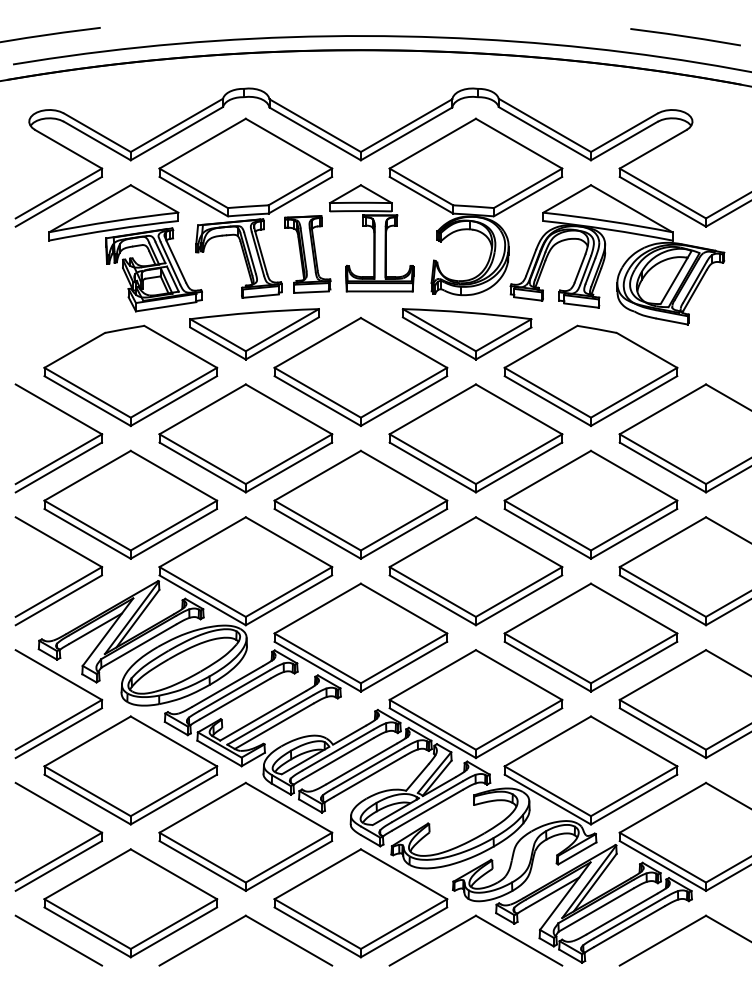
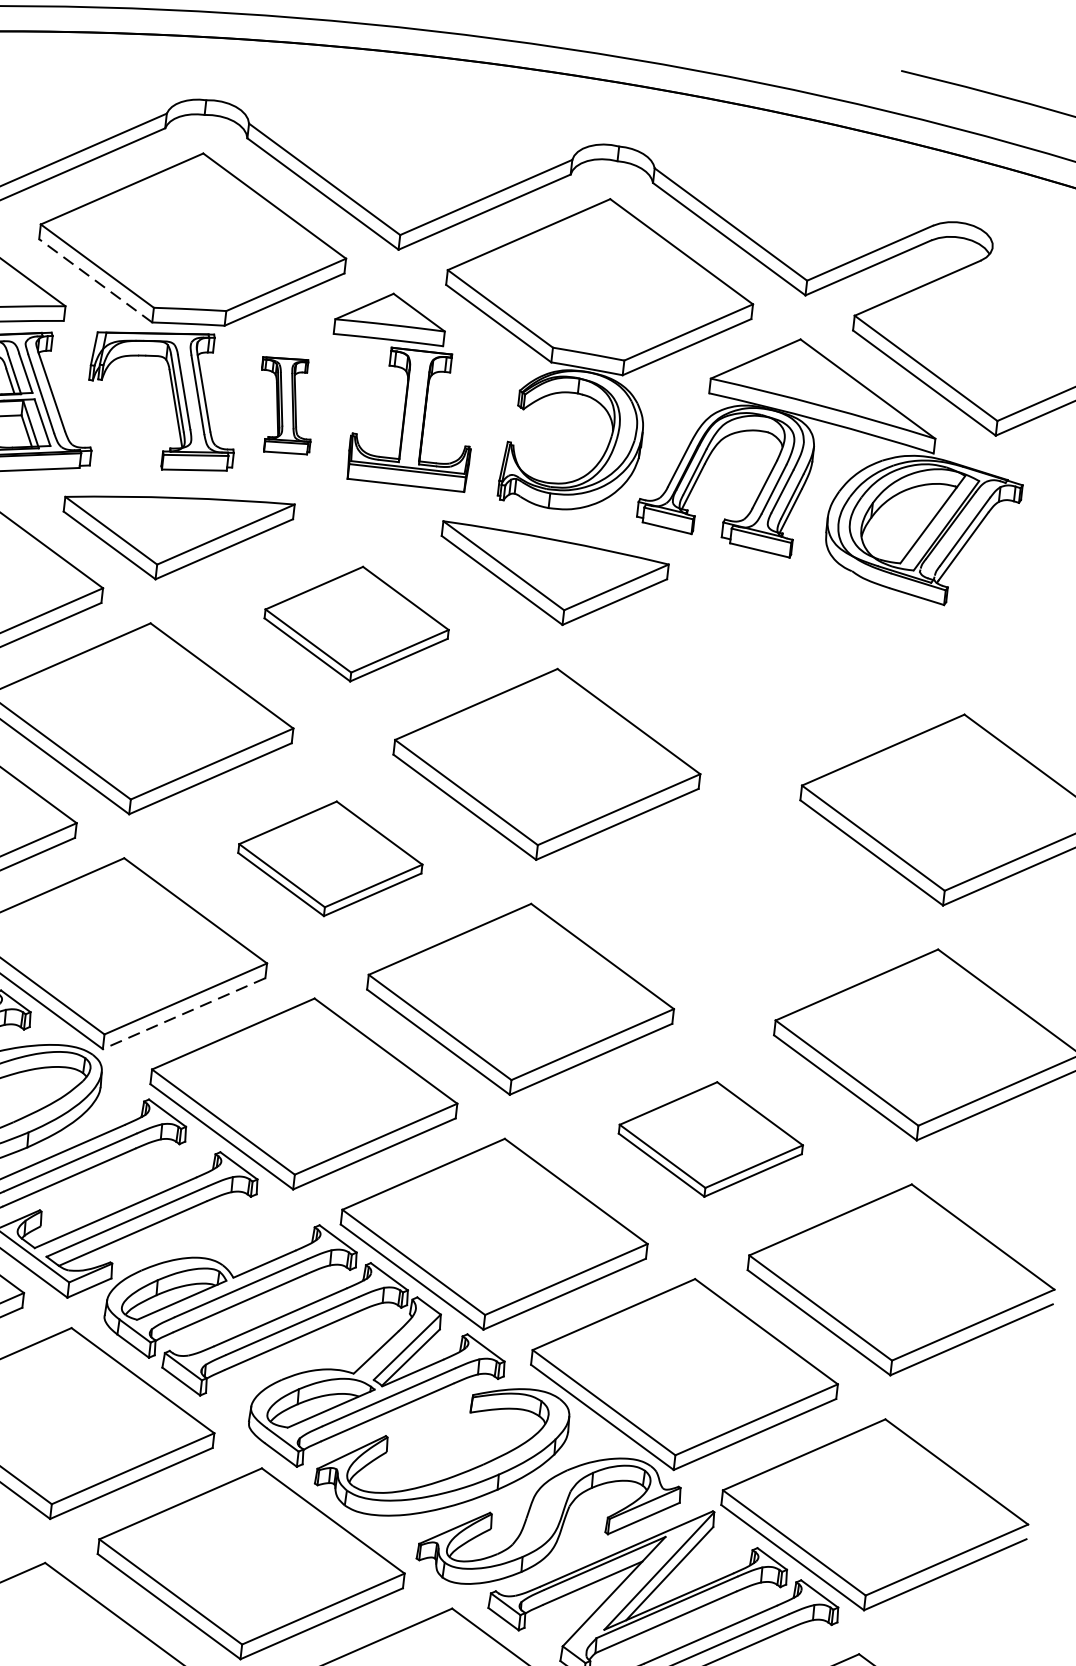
line: (193, 196) -> (95, 280), solid -> dashed
part: (307, 254) -> (285, 405), size x0.7
part: (360, 371) -> (355, 623), size x0.6
part: (590, 375) -> (761, 675), removed
part: (360, 504) -> (329, 858), size x0.6
part: (590, 504) -> (736, 903), removed
line: (288, 600) -> (183, 1013), solid -> dashed
part: (590, 637) -> (709, 1139), size x0.6

